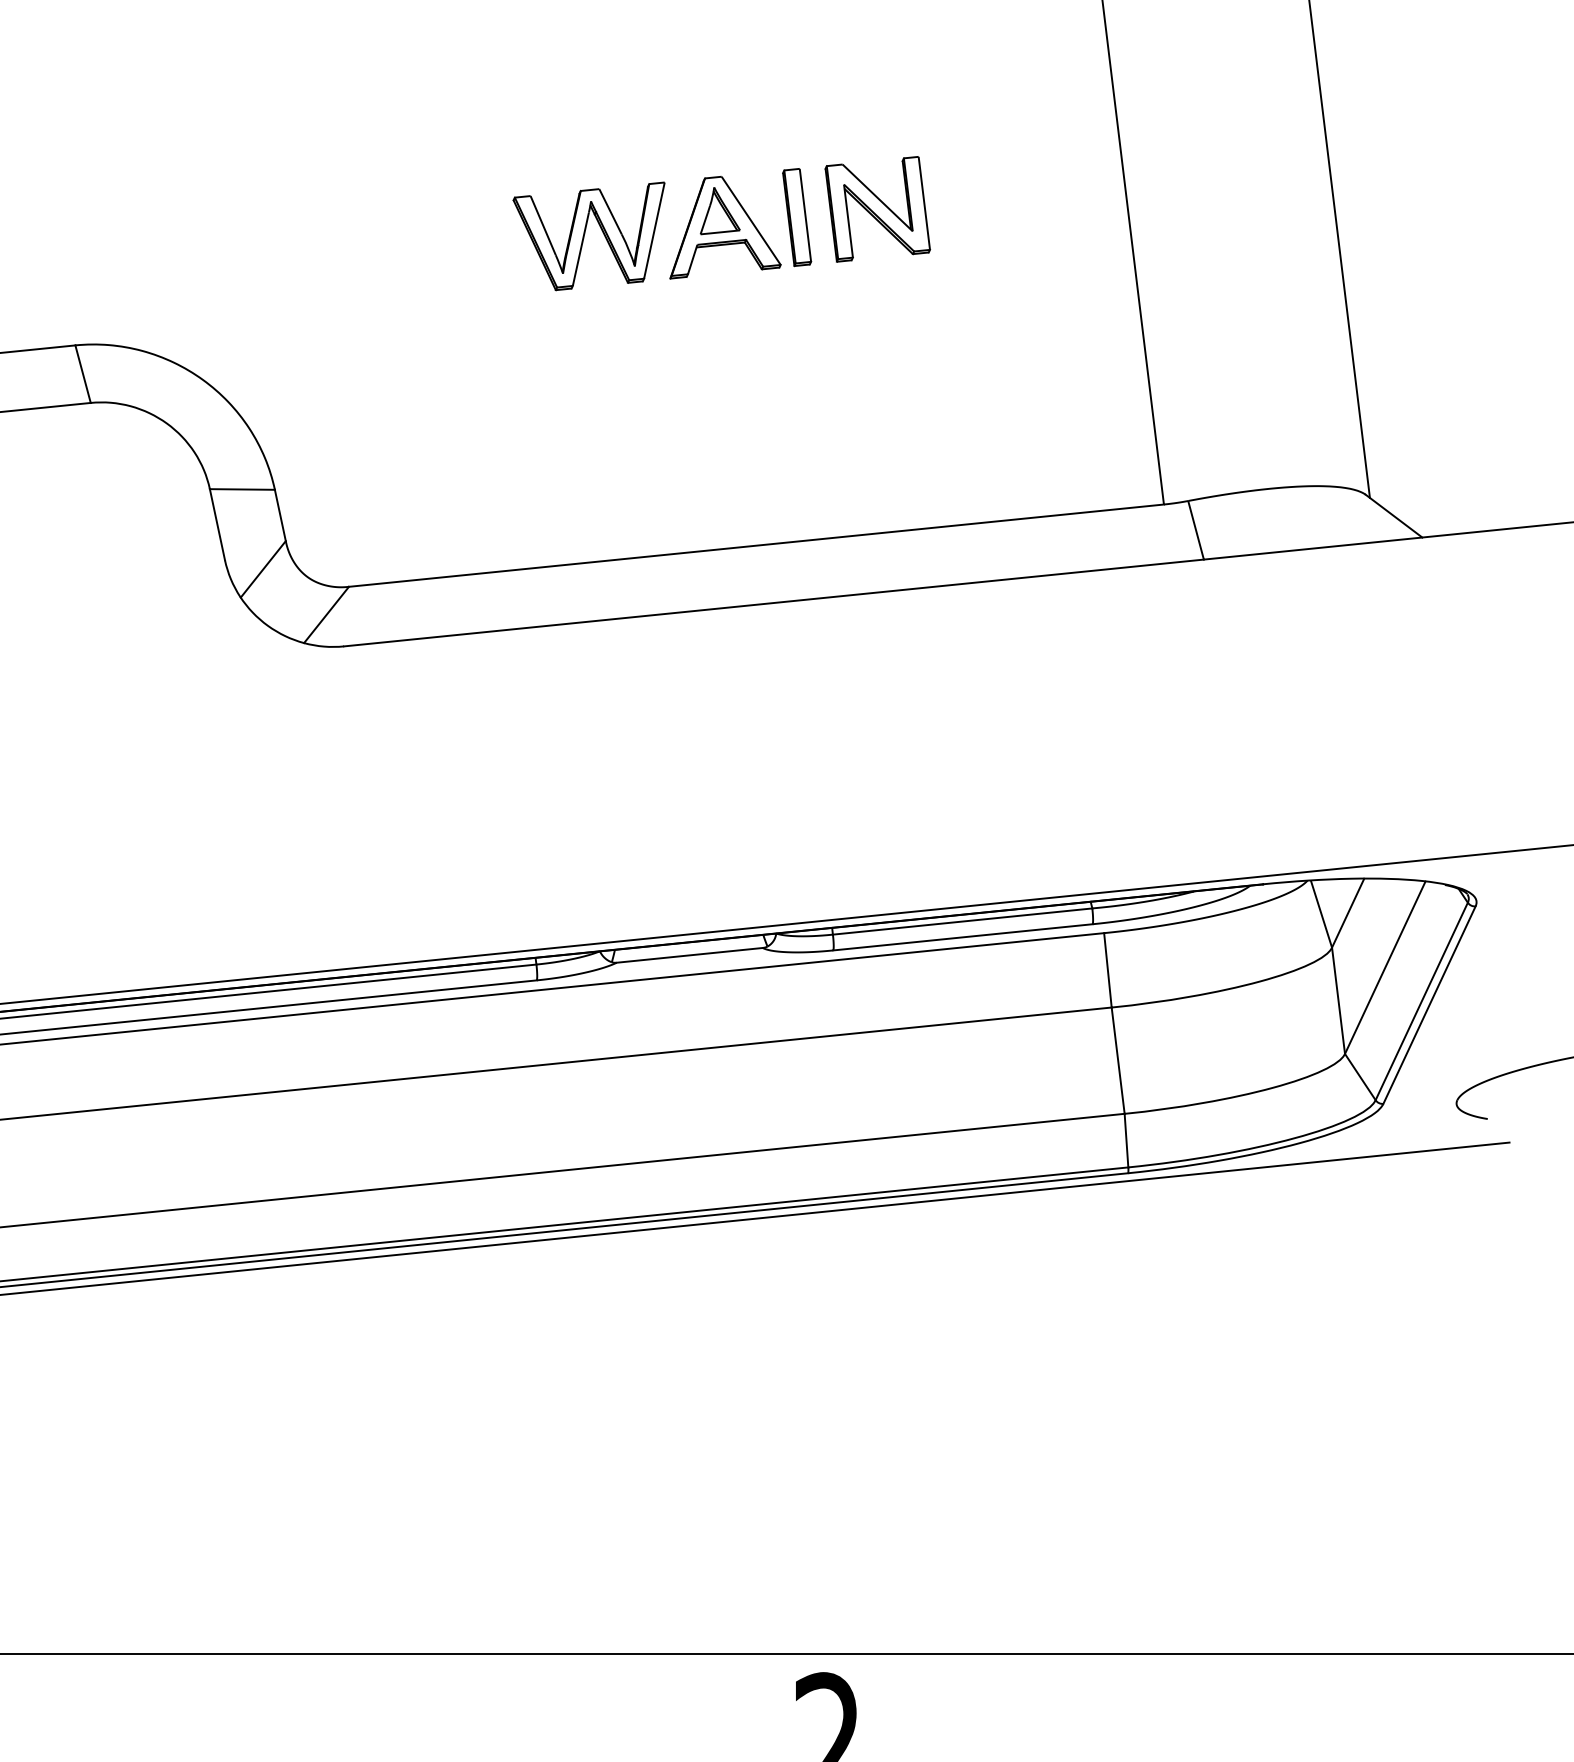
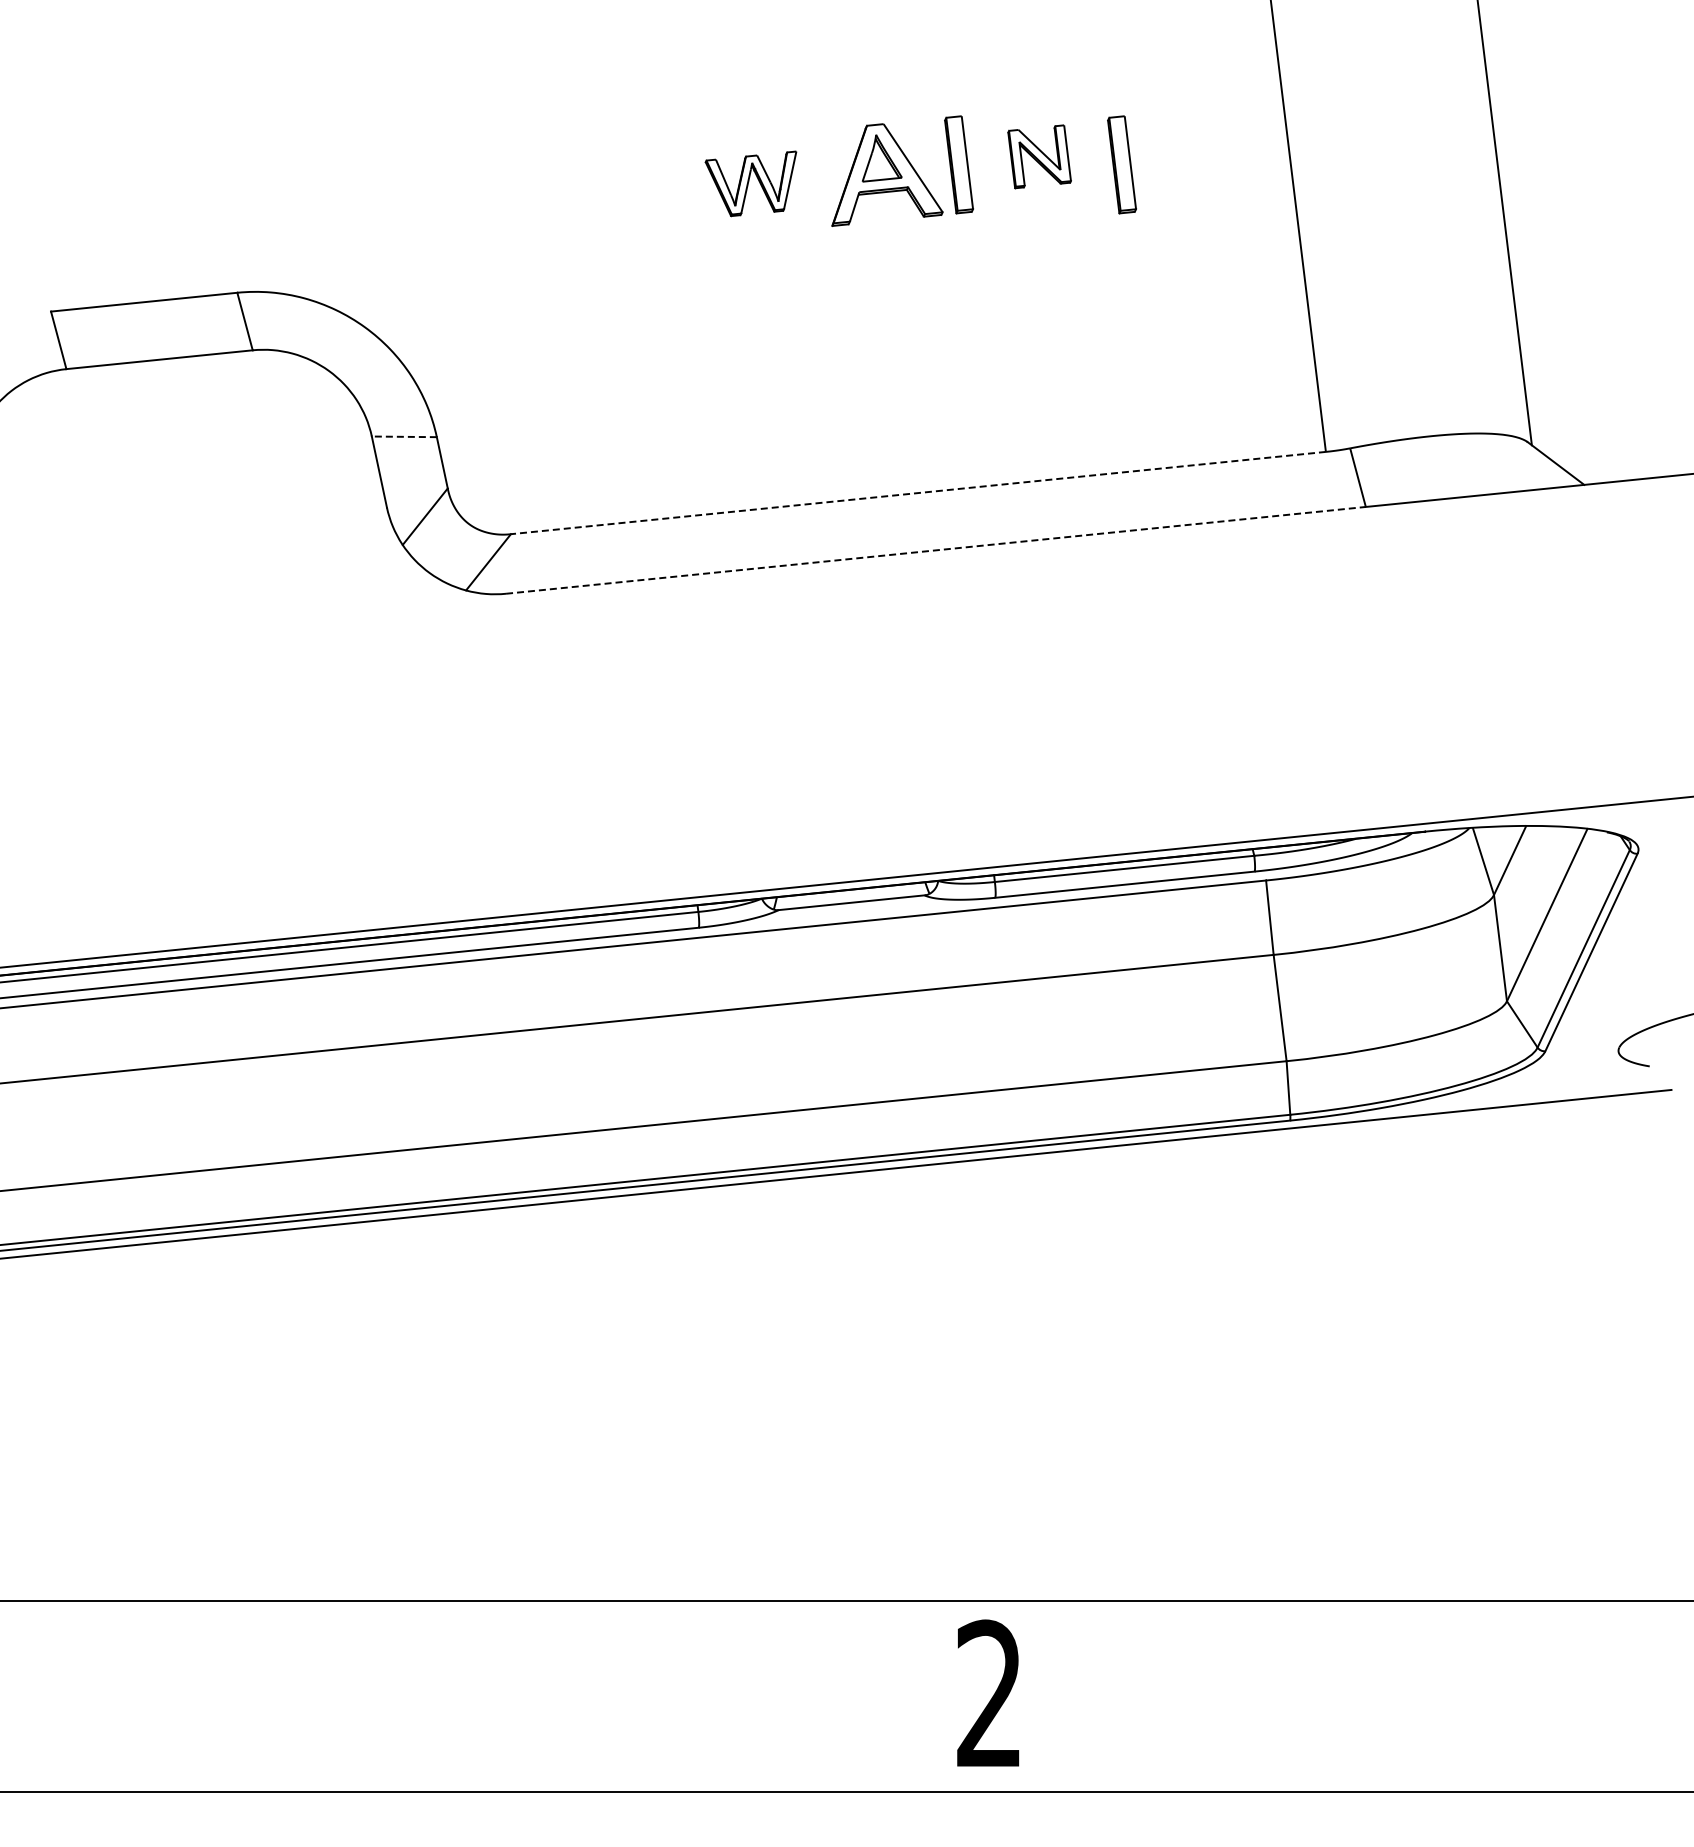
part: (877, 209) -> (1039, 156), size x0.6
part: (959, 217) -> (1121, 164), added
part: (588, 236) -> (750, 183), size x0.6
line: (241, 489) -> (403, 436), solid -> dashed
line: (756, 546) -> (918, 493), solid -> dashed
line: (774, 603) -> (936, 550), solid -> dashed

